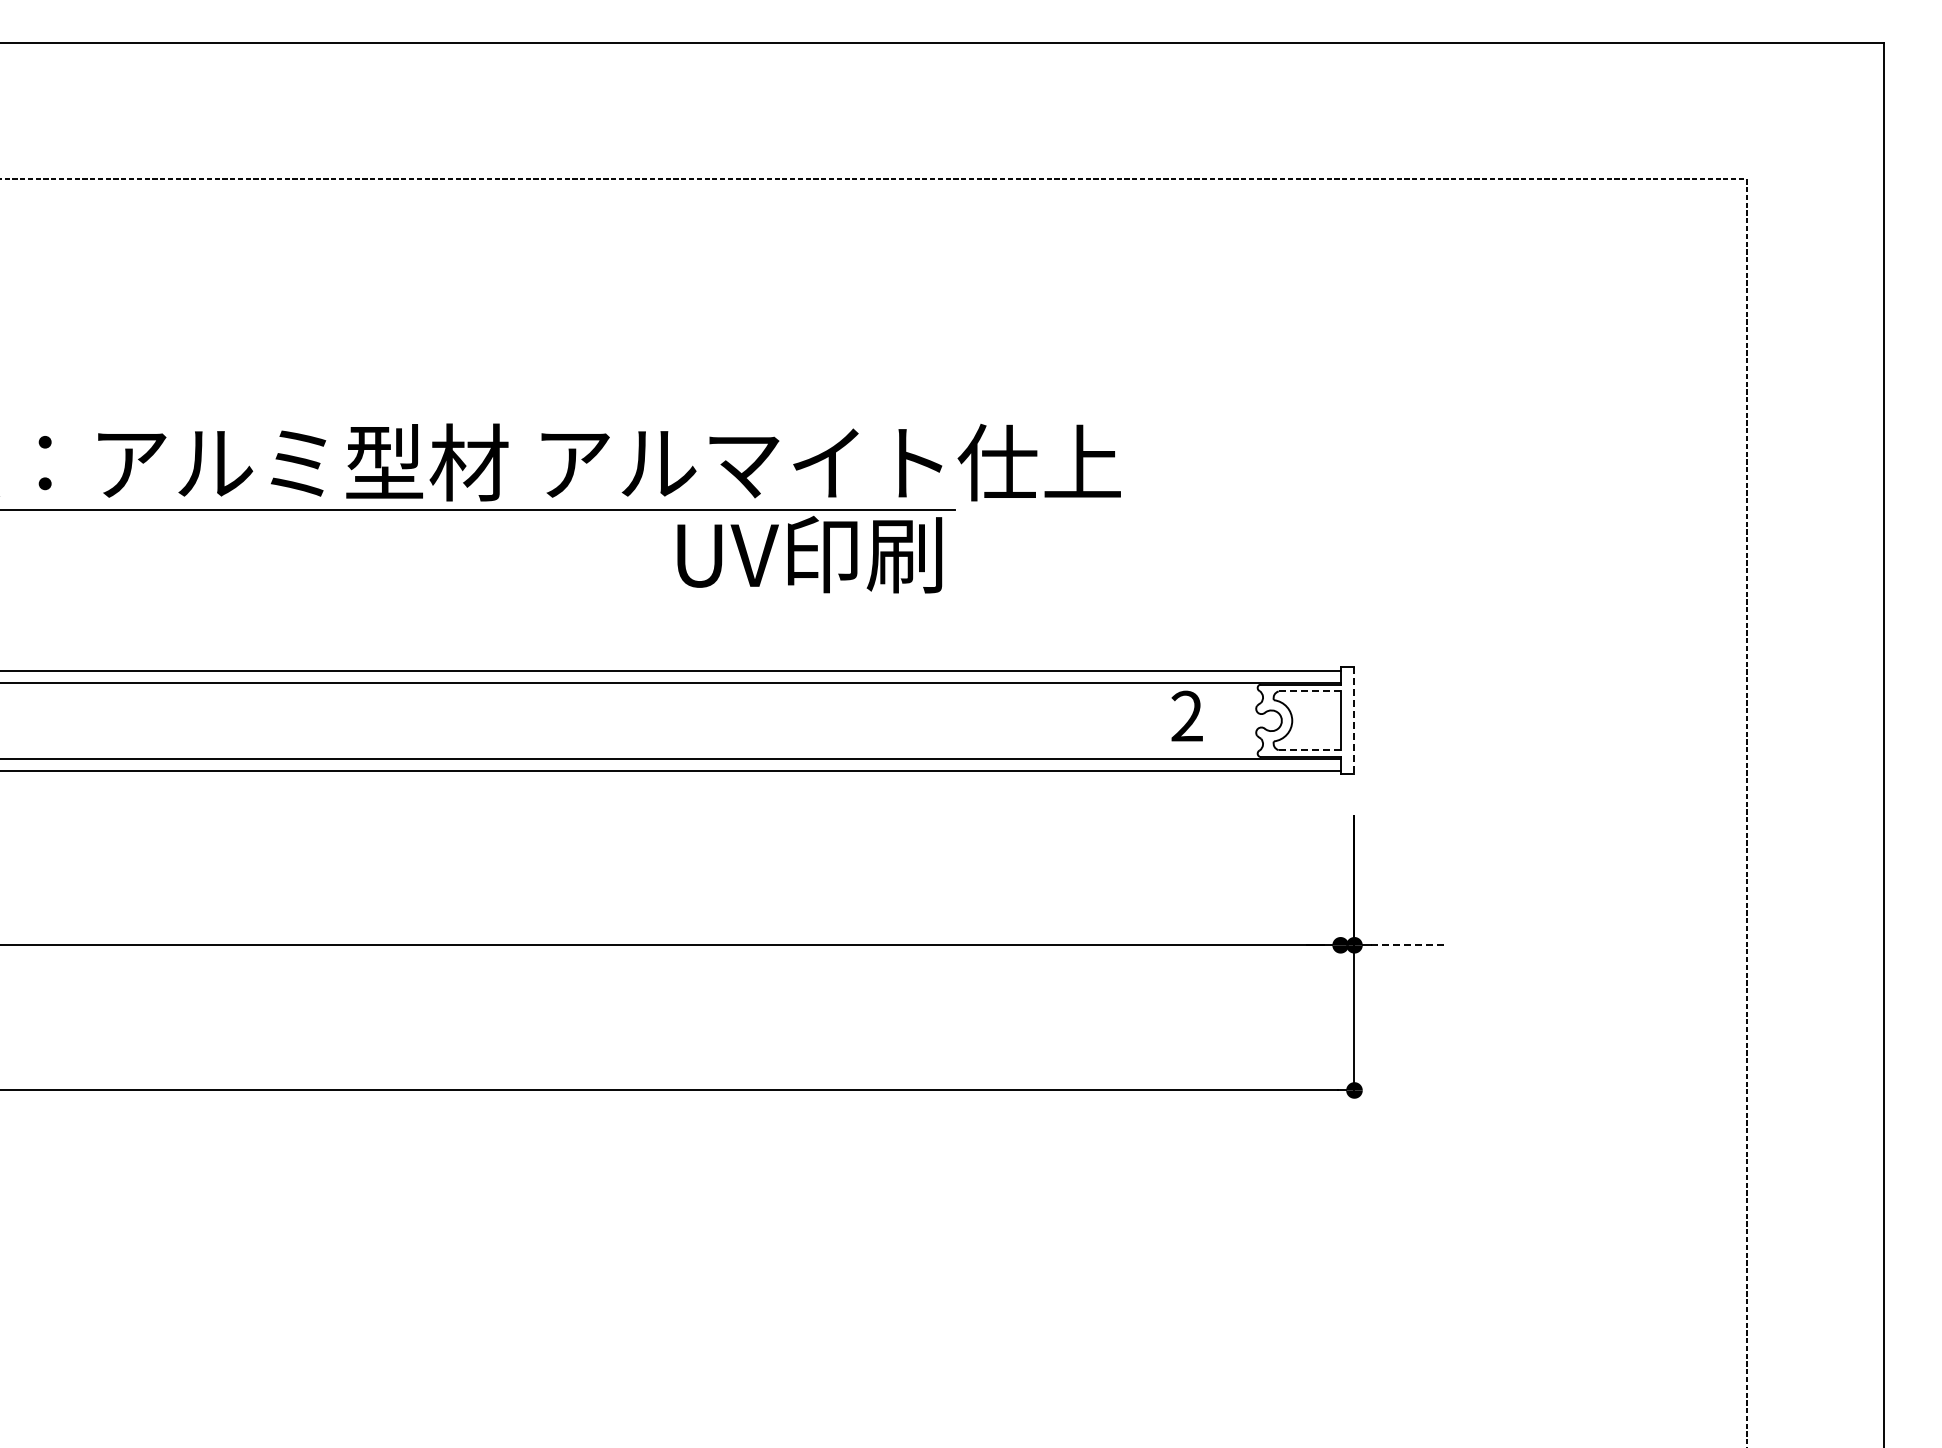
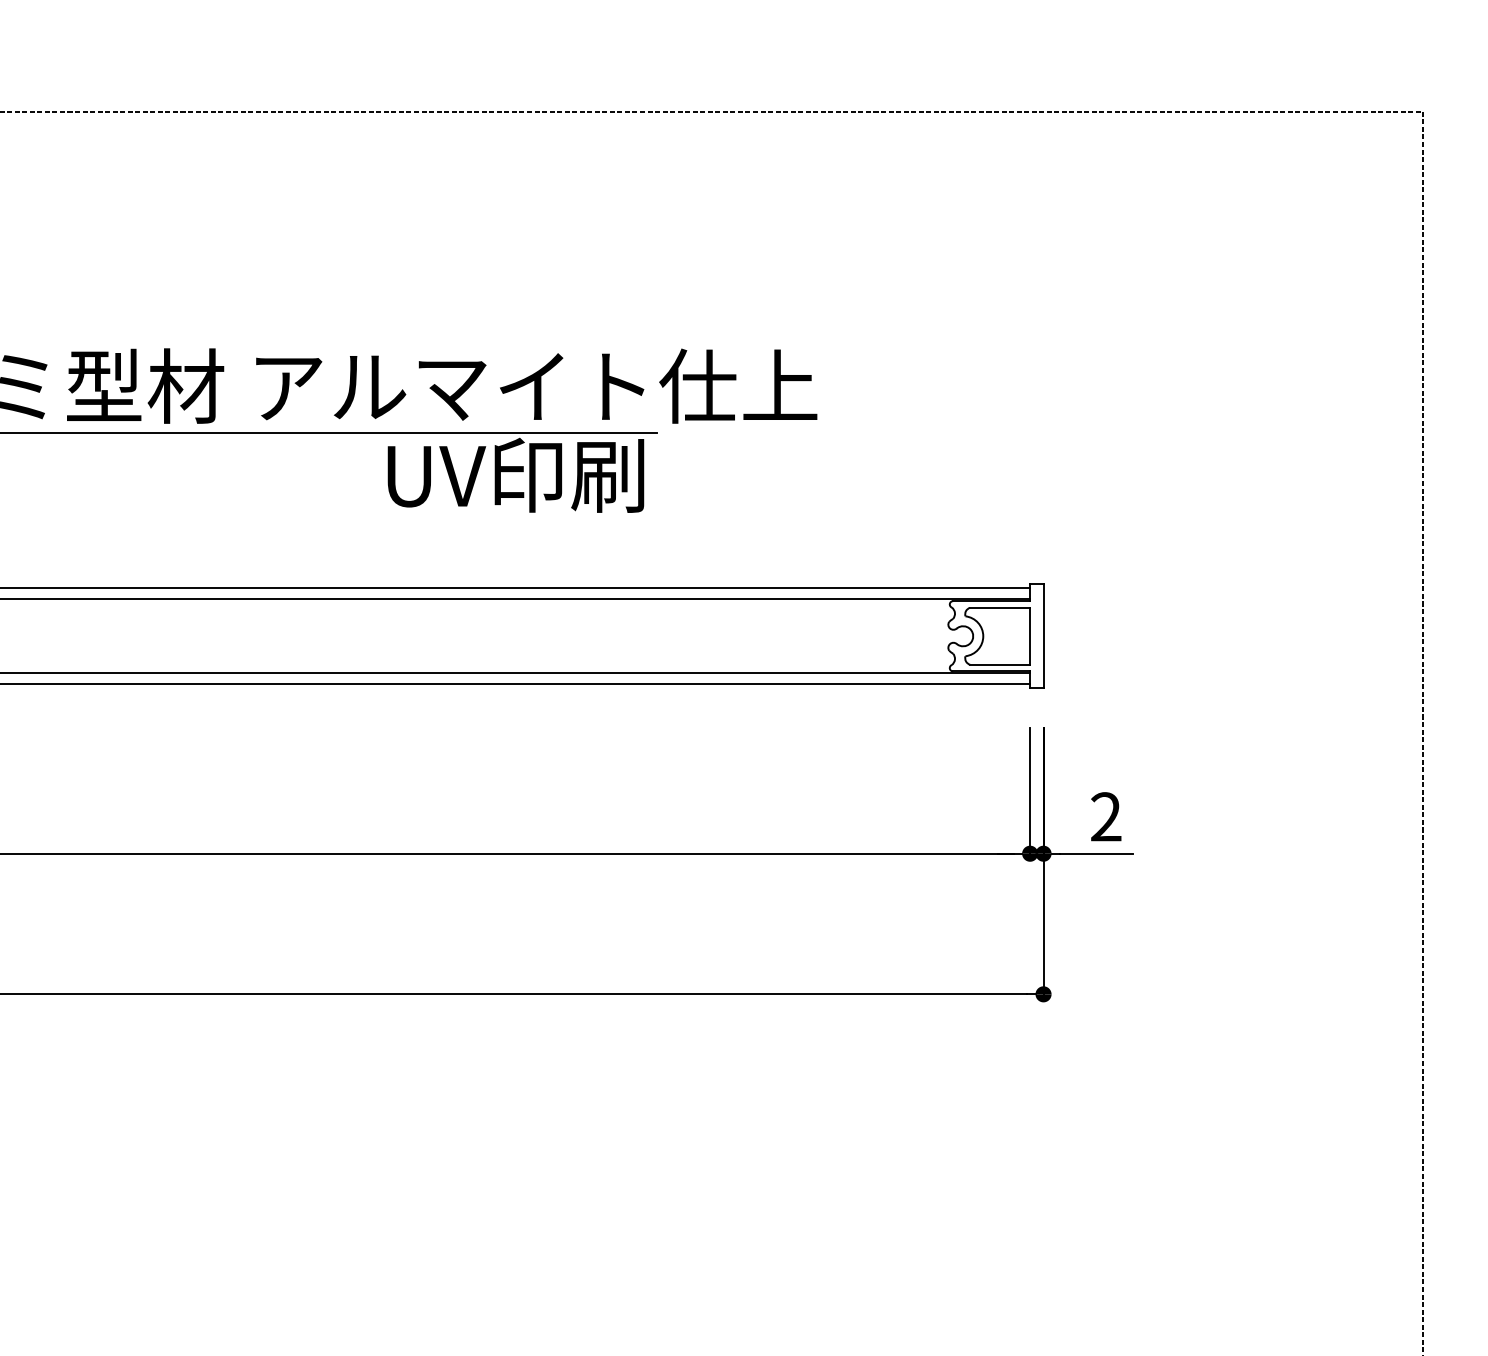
line: (1309, 691) -> (999, 607), dashed -> solid
text: (1186, 715) -> (1105, 816), moved
line: (1354, 720) -> (1043, 635), dashed -> solid
line: (1309, 750) -> (999, 665), dashed -> solid
line: (1340, 880) -> (1030, 790), added
line: (1408, 945) -> (1095, 853), dashed -> solid

